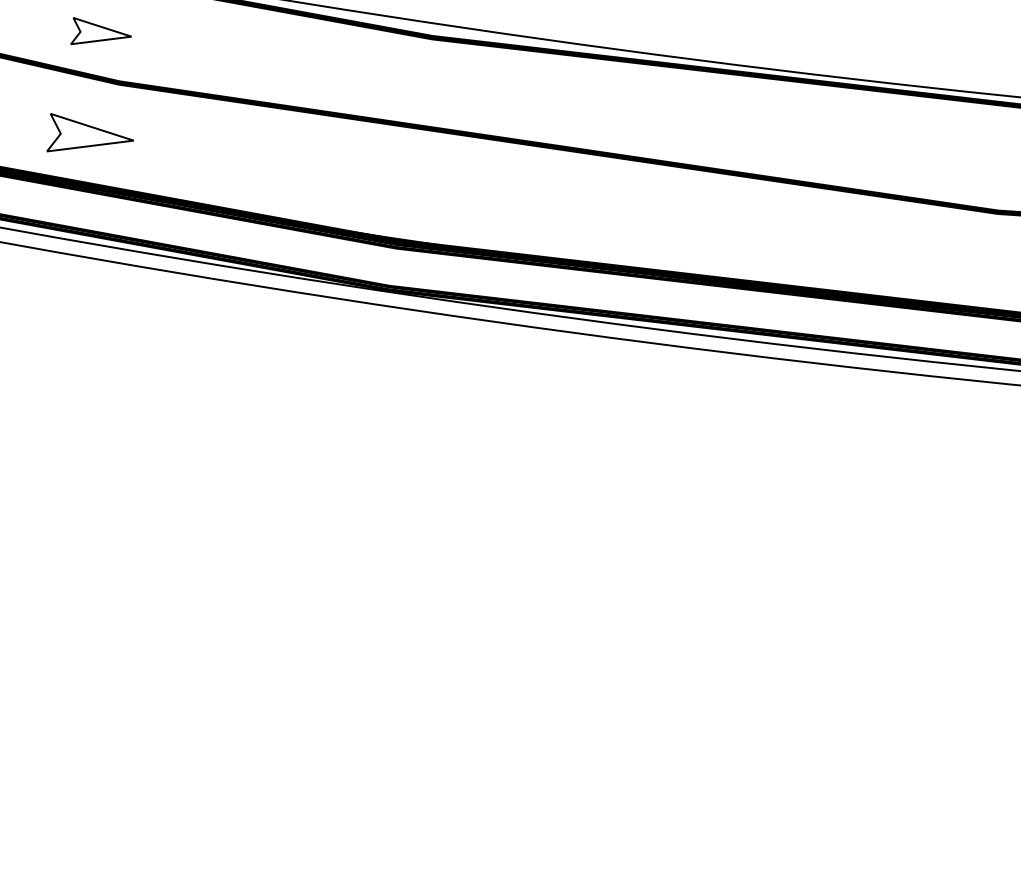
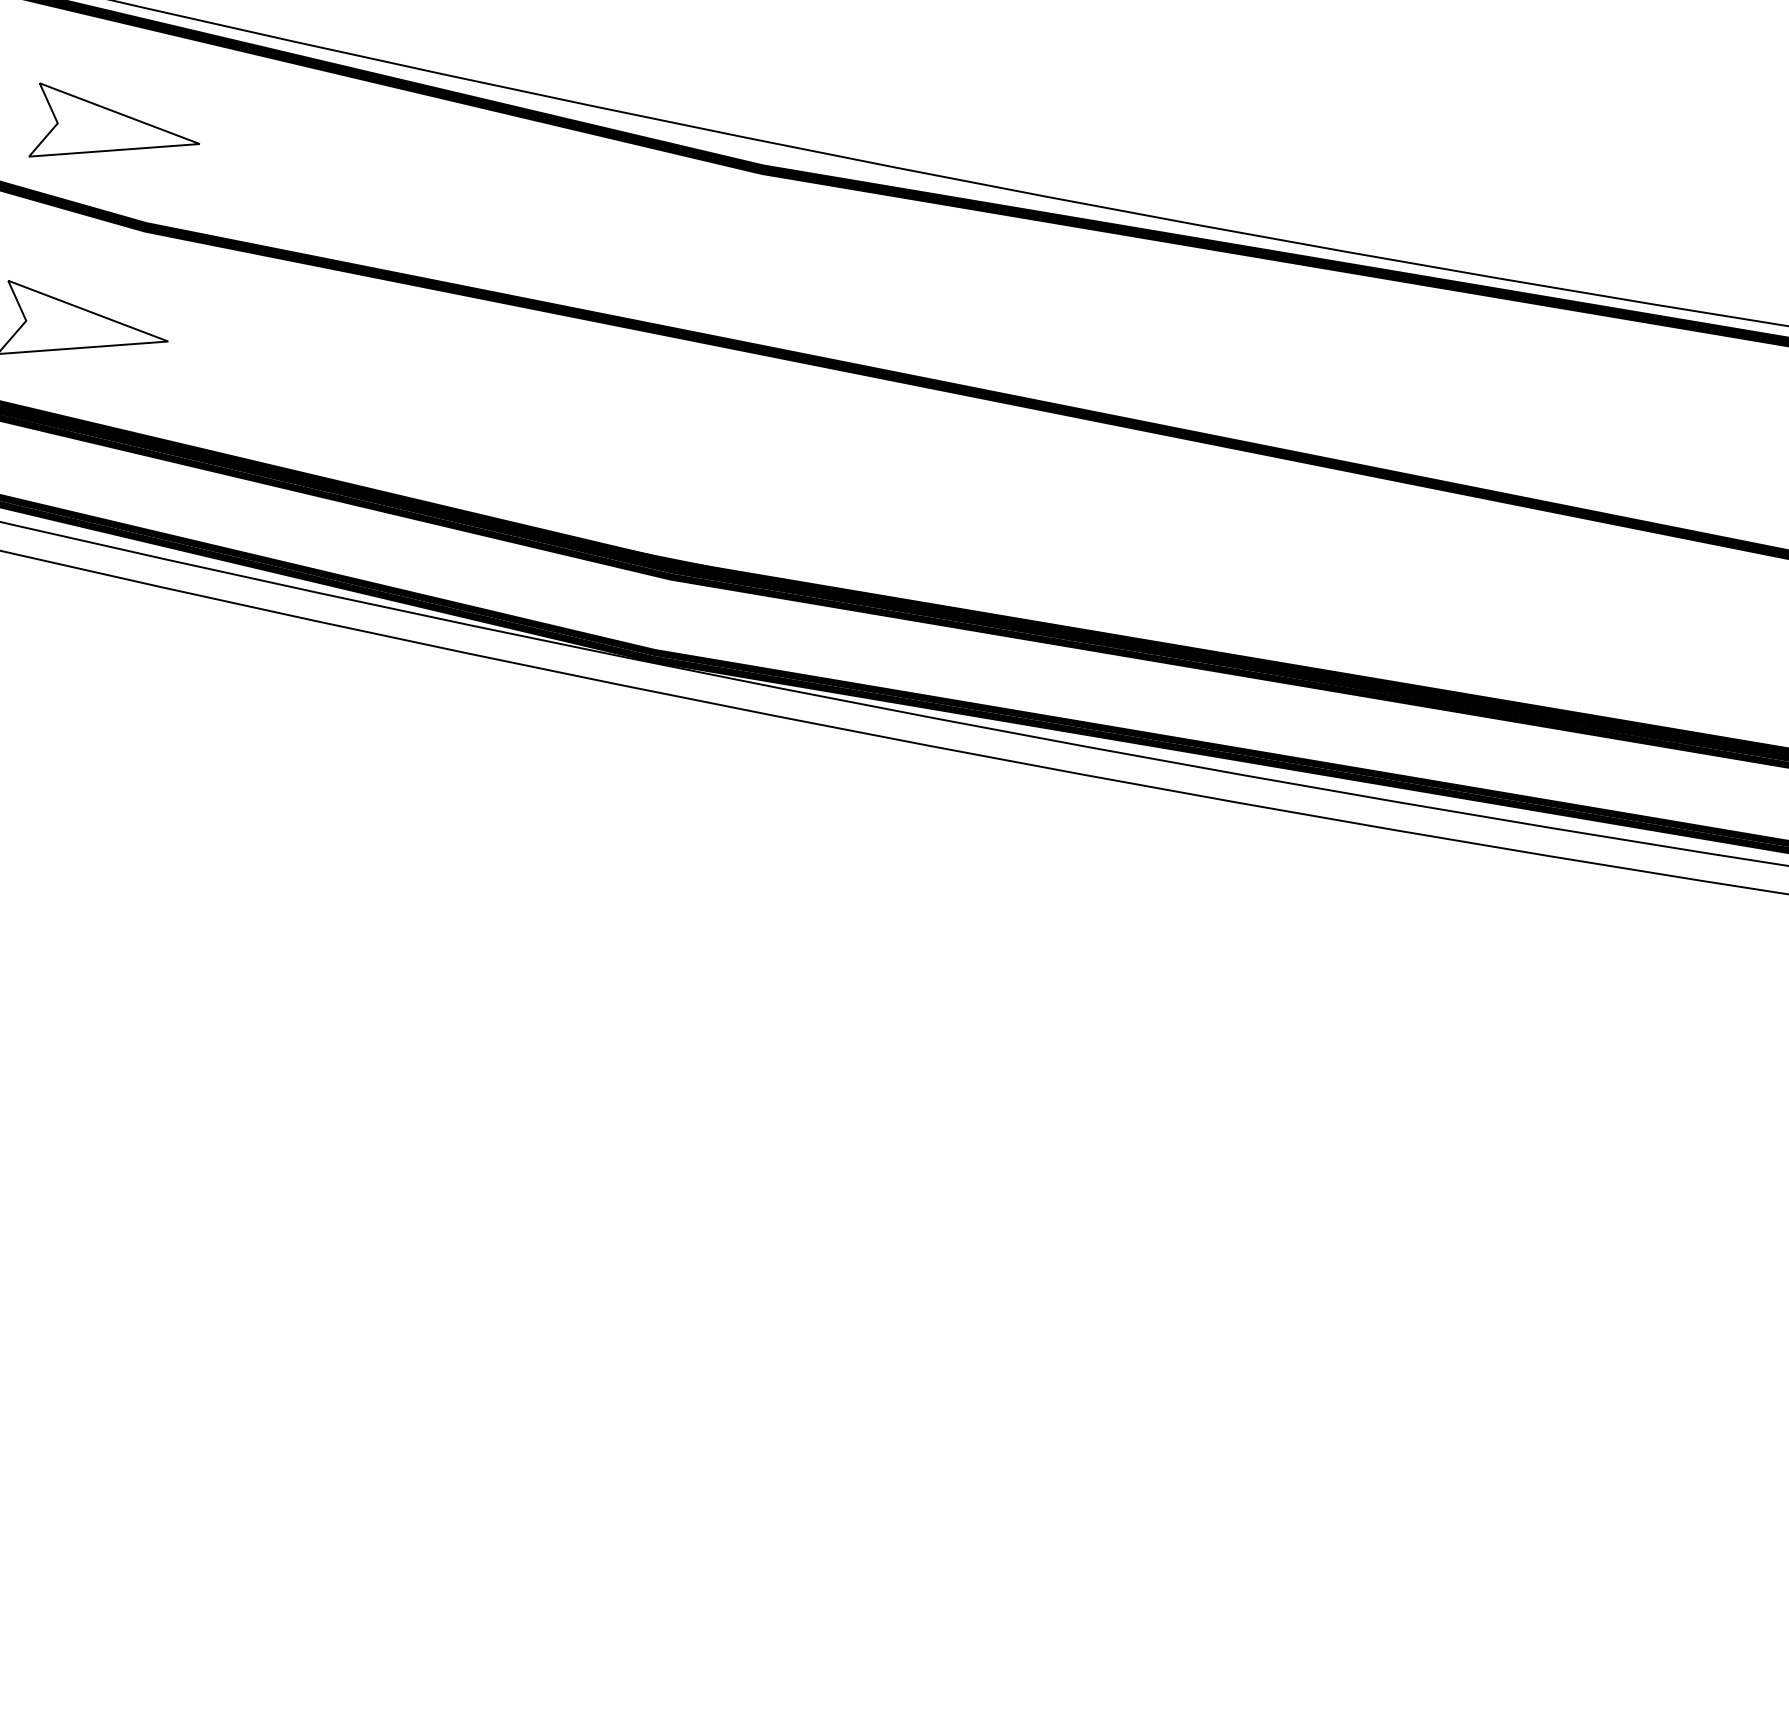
part: (100, 30) -> (114, 122), size x1.43

